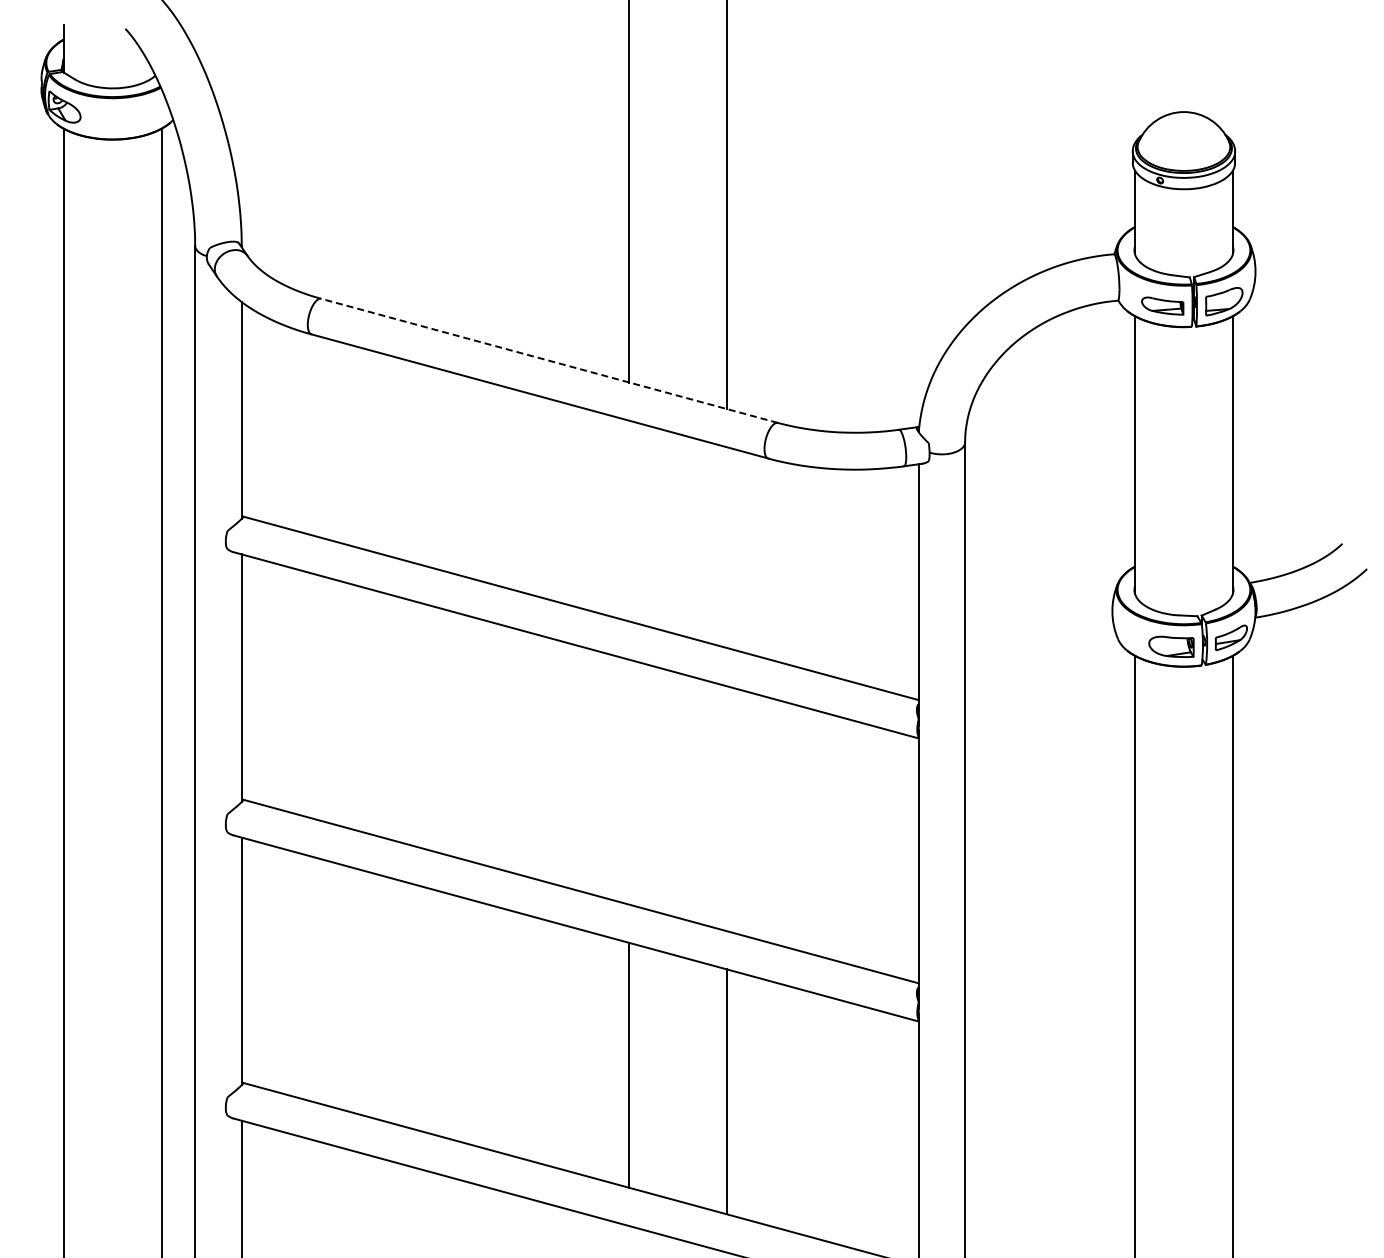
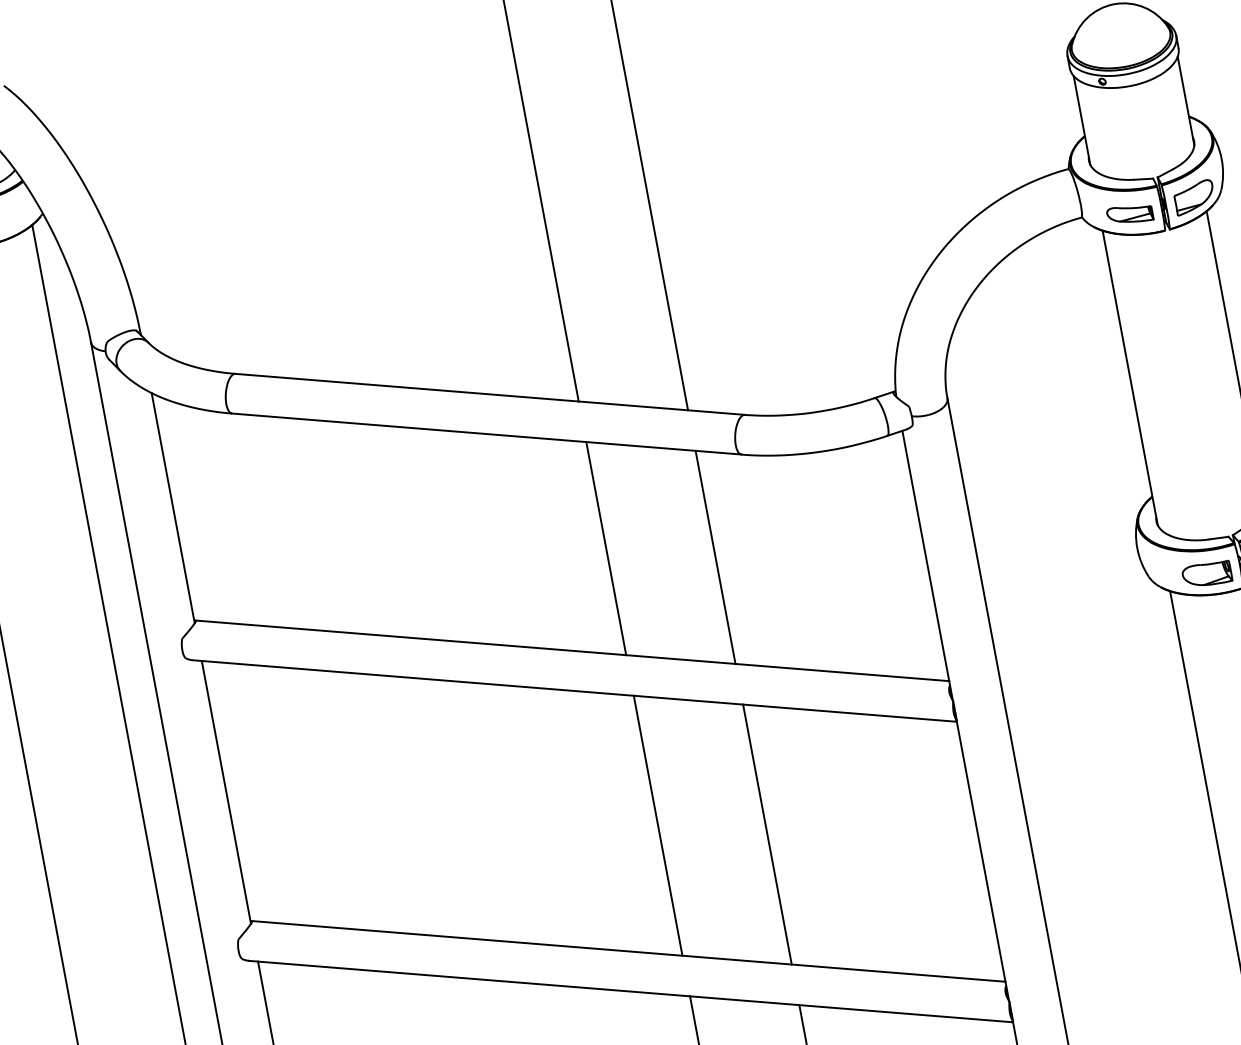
line: (549, 360) -> (489, 394), dashed -> solid
line: (628, 520) -> (605, 548), added
line: (726, 547) -> (715, 557), added
line: (628, 781) -> (657, 825), added
line: (726, 808) -> (766, 834), added

